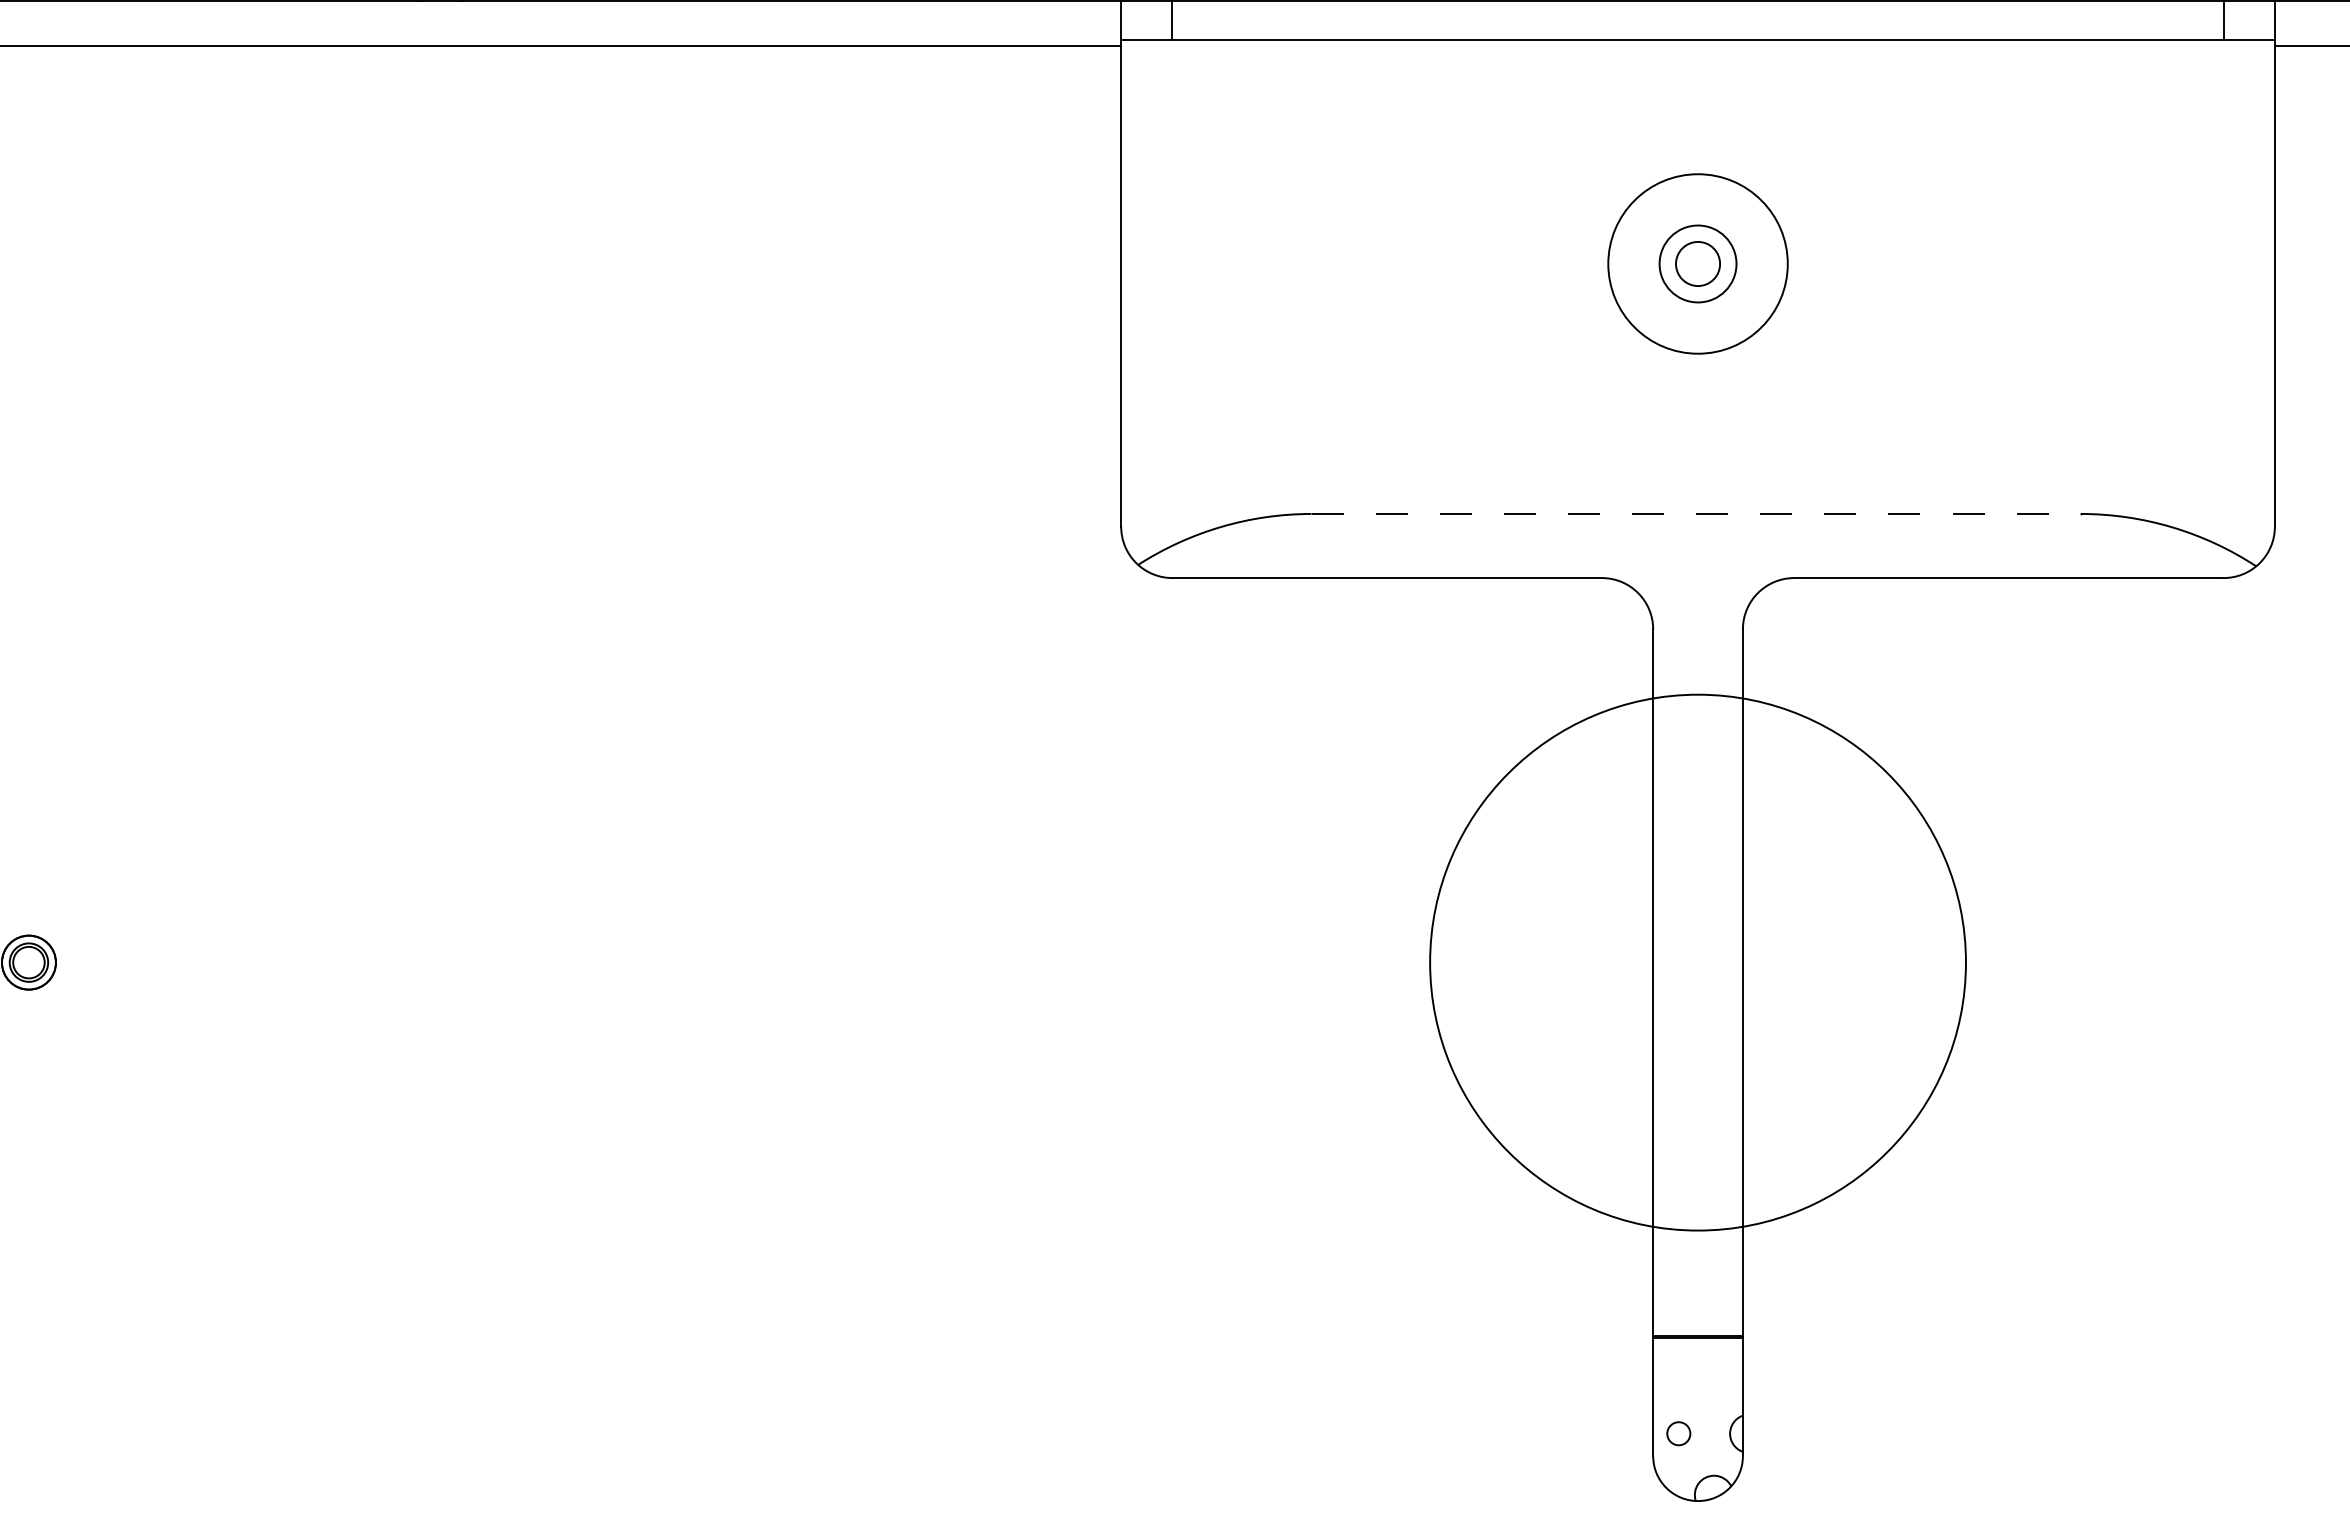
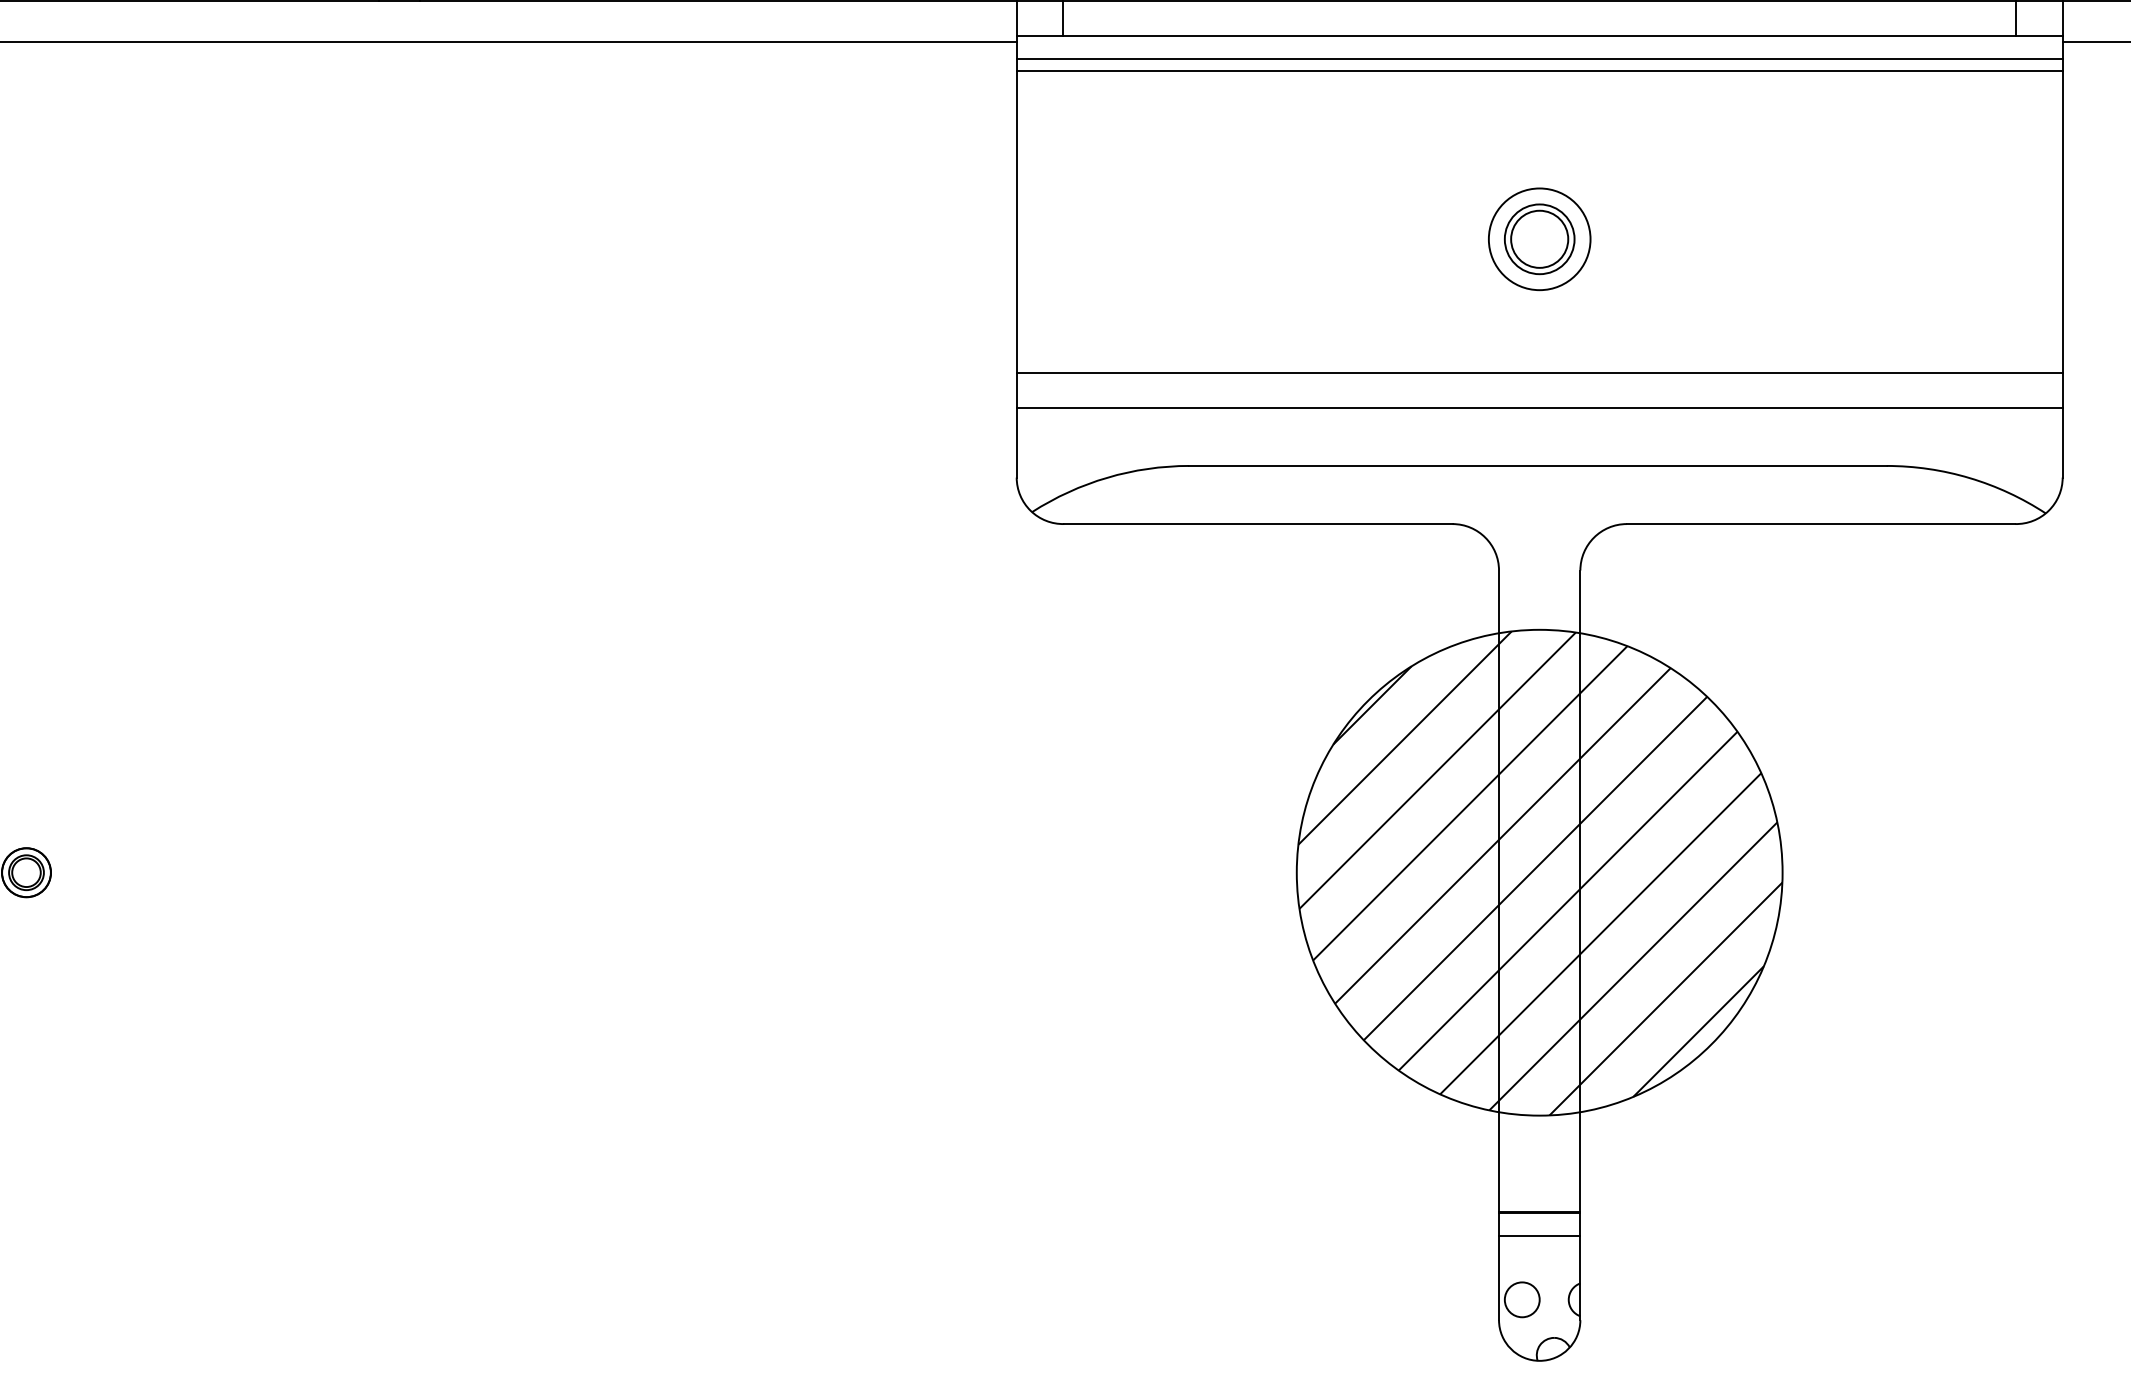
line: (1697, 65) -> (1539, 59), added
line: (1697, 78) -> (1539, 71), added
circle: (1697, 263) -> (1539, 238), size x0.62
circle: (1697, 263) -> (1539, 238), size x1.43
line: (1697, 411) -> (1539, 373), added
line: (1697, 449) -> (1539, 407), added
line: (1696, 513) -> (1538, 465), dashed -> solid
hatch: (1698, 963) -> (1540, 873), added
line: (1697, 1363) -> (1539, 1236), added
circle: (1678, 1433) -> (1521, 1299), size x1.67

